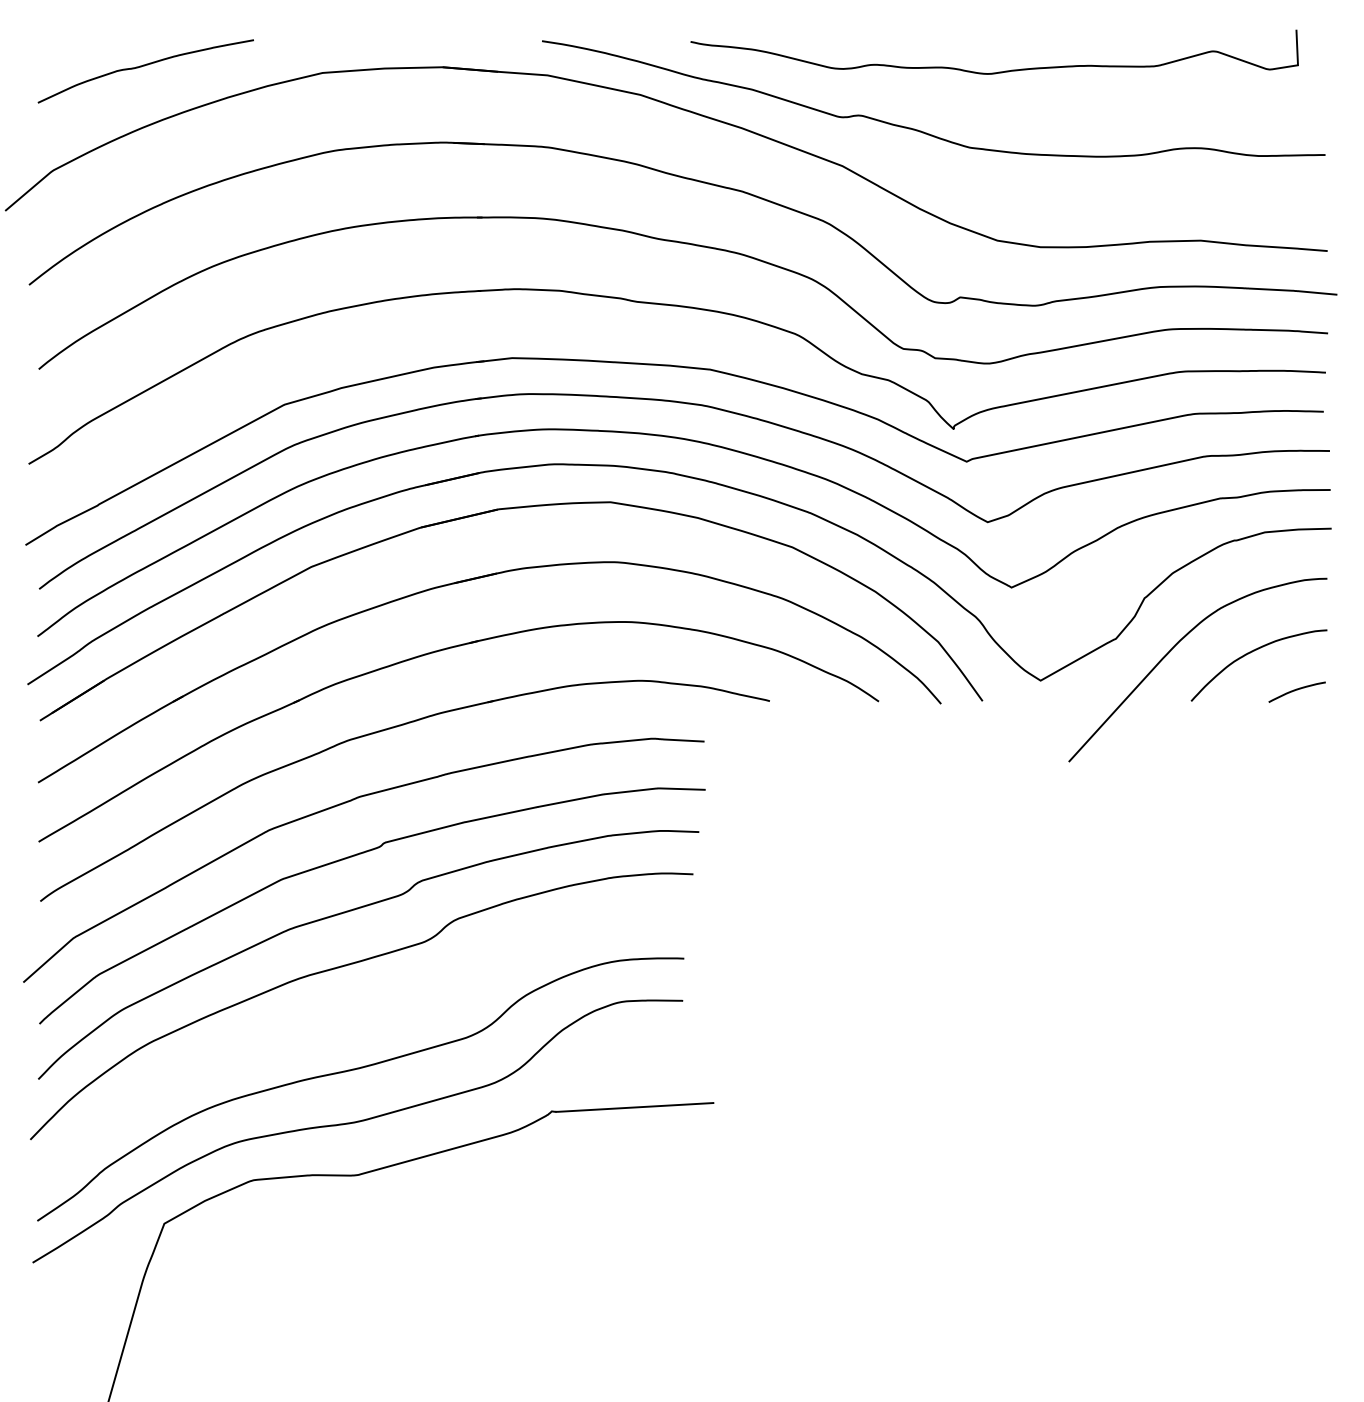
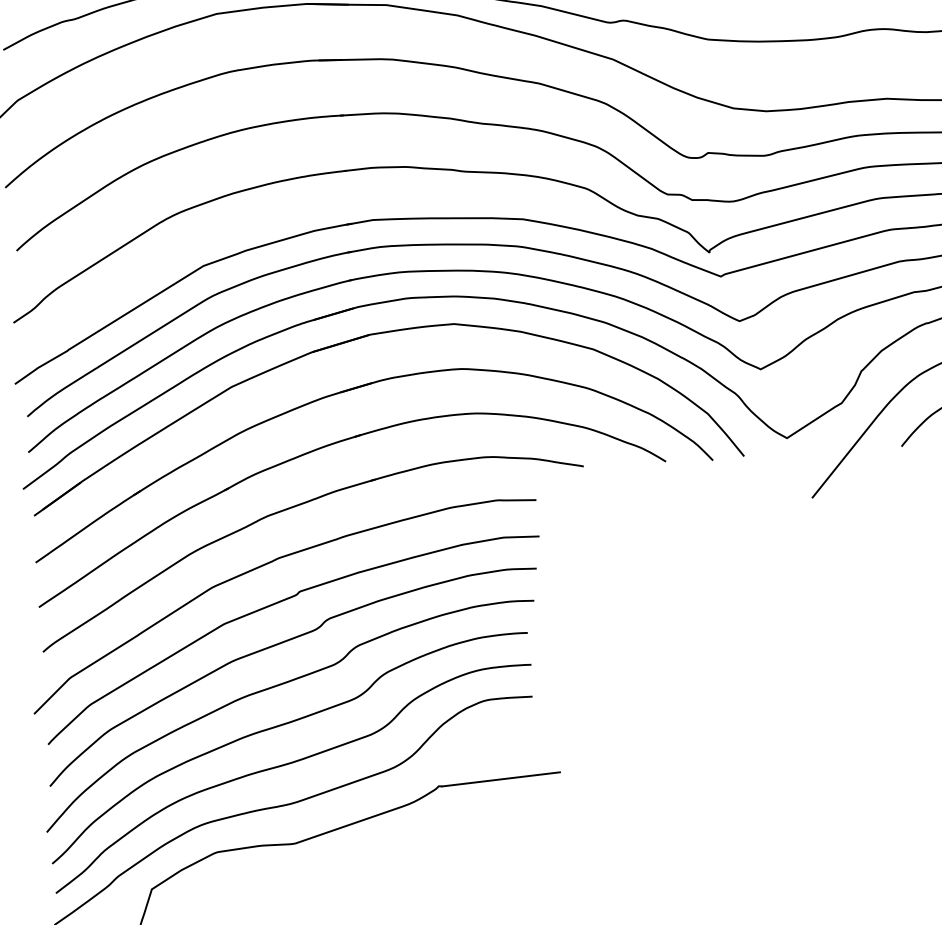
curve: (350, 1018) -> (282, 725), added

